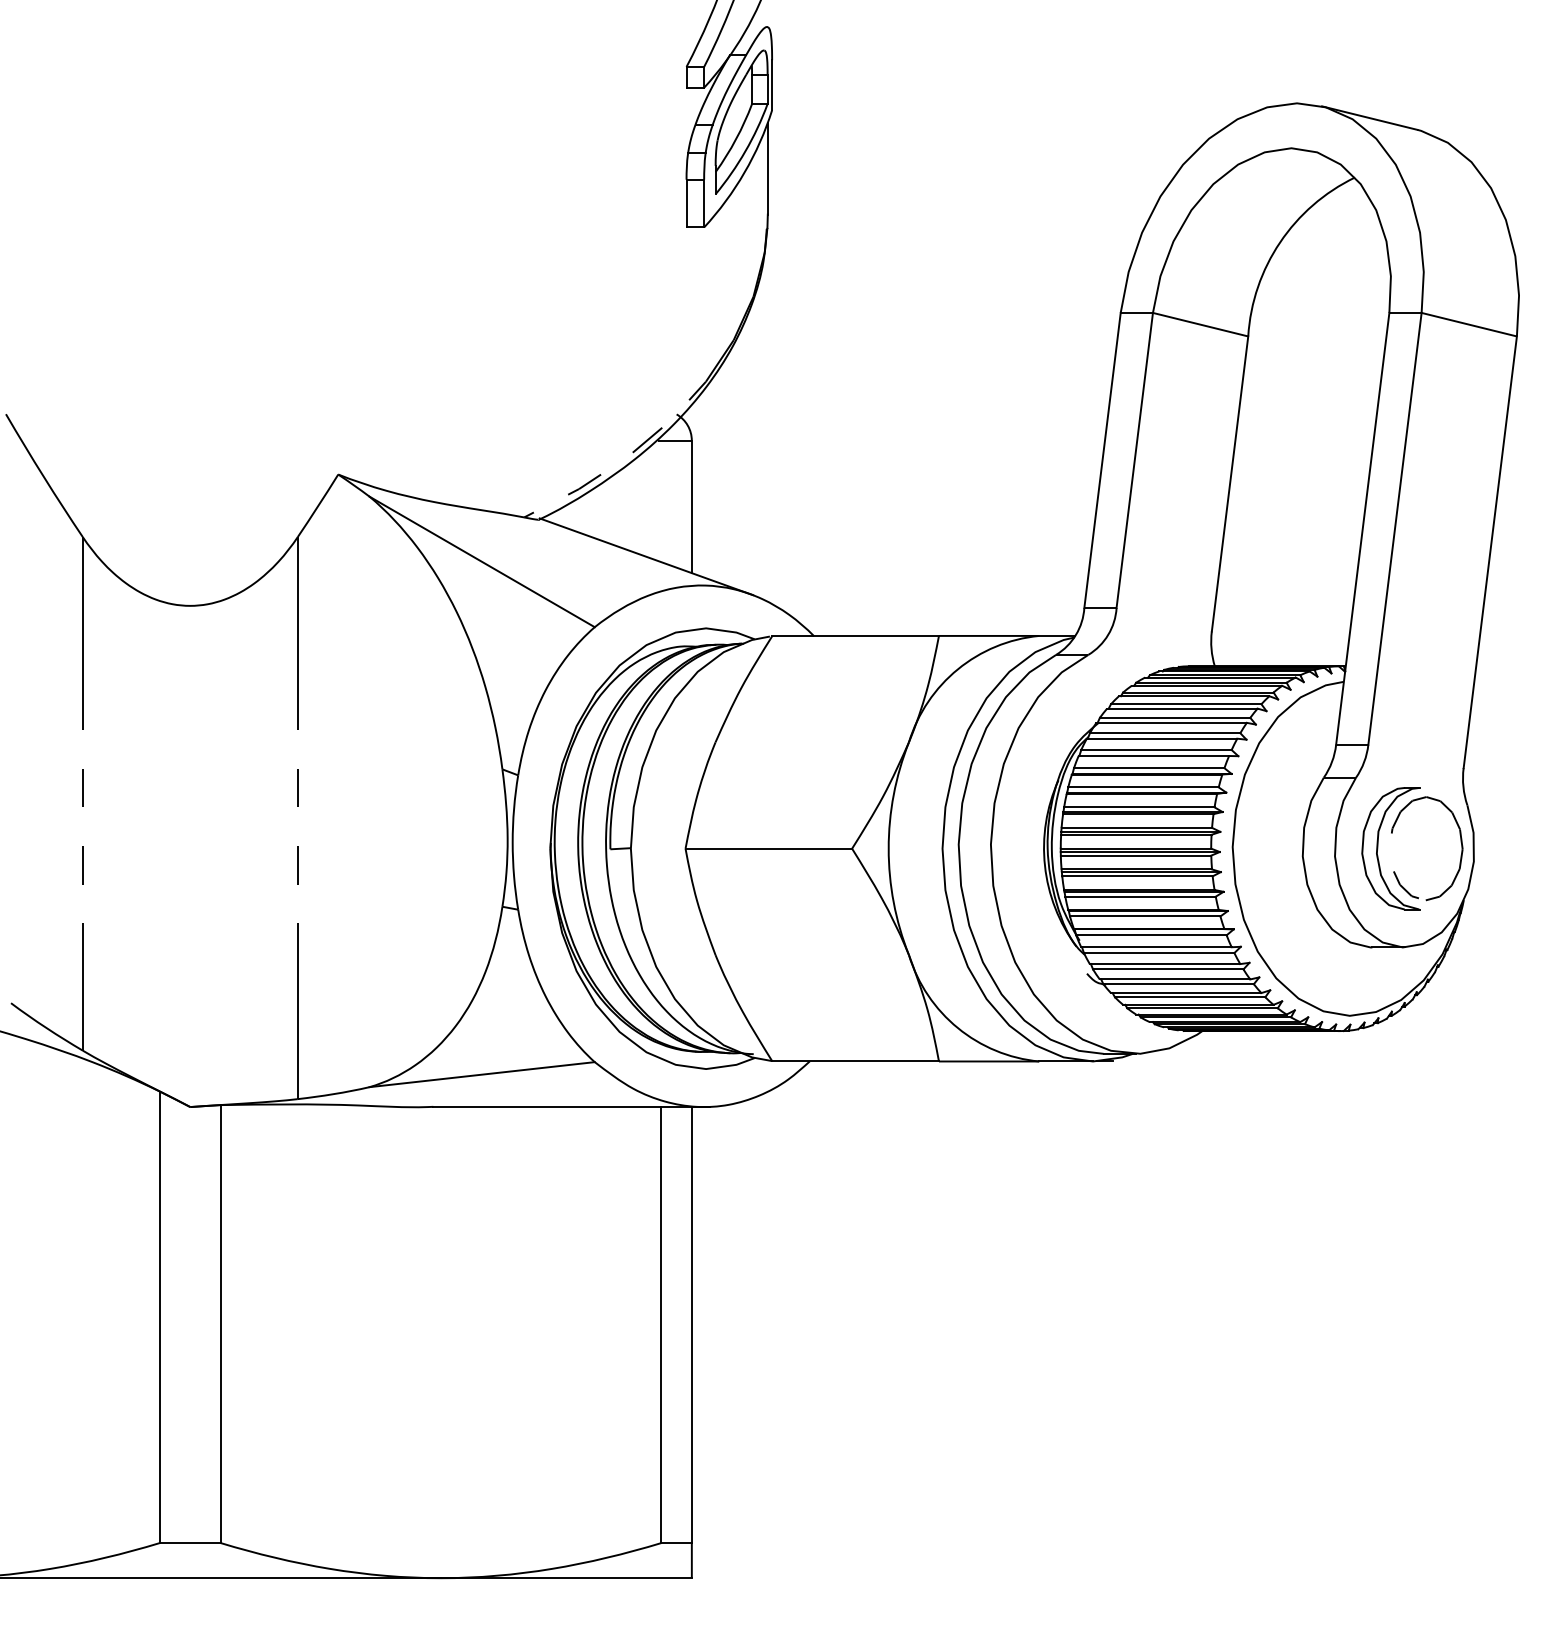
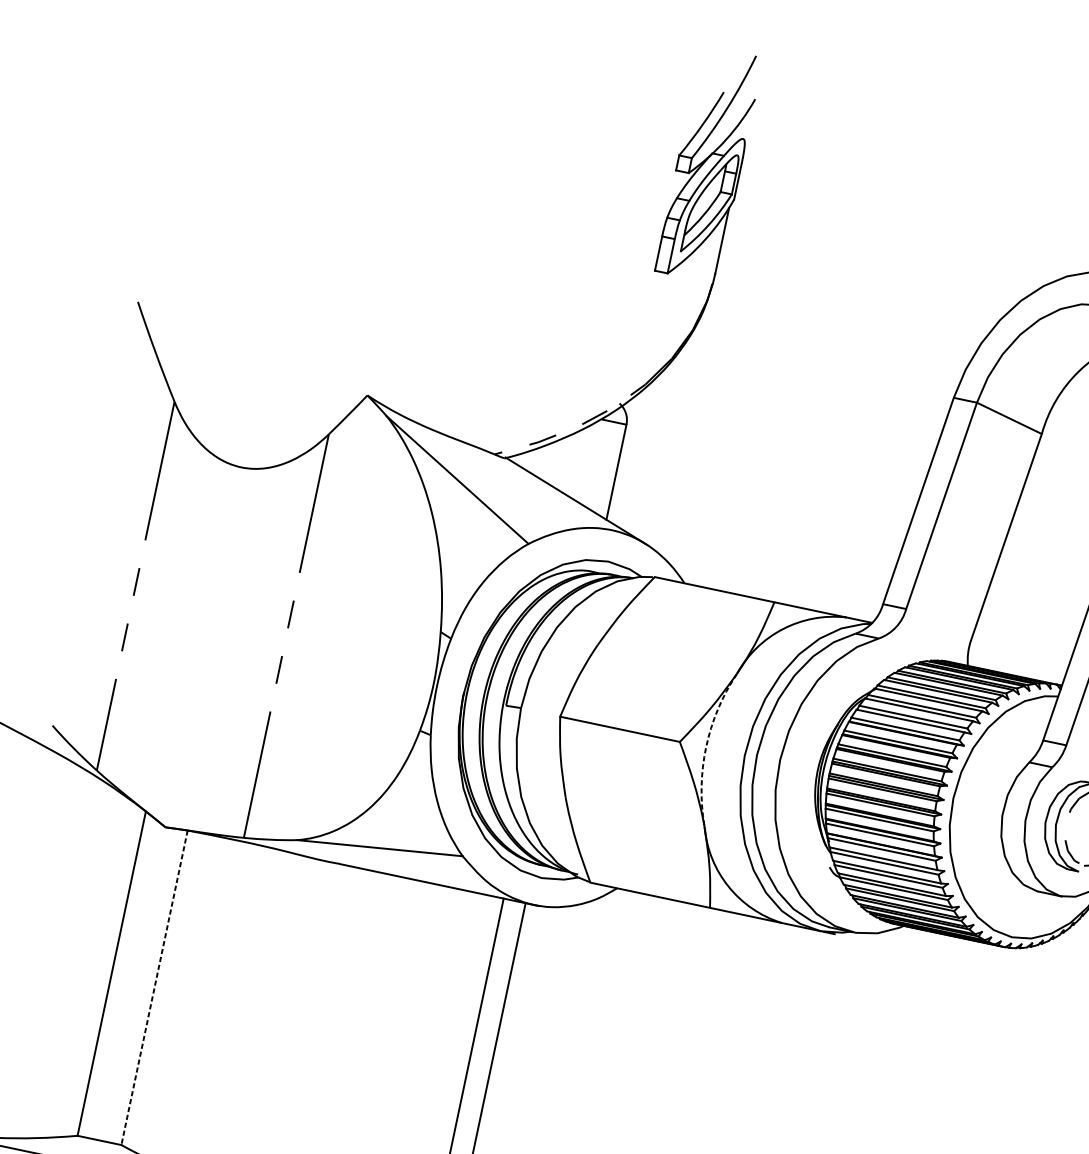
arc: (888, 848) -> (706, 747), solid -> dashed
line: (220, 1324) -> (154, 988), solid -> dashed

